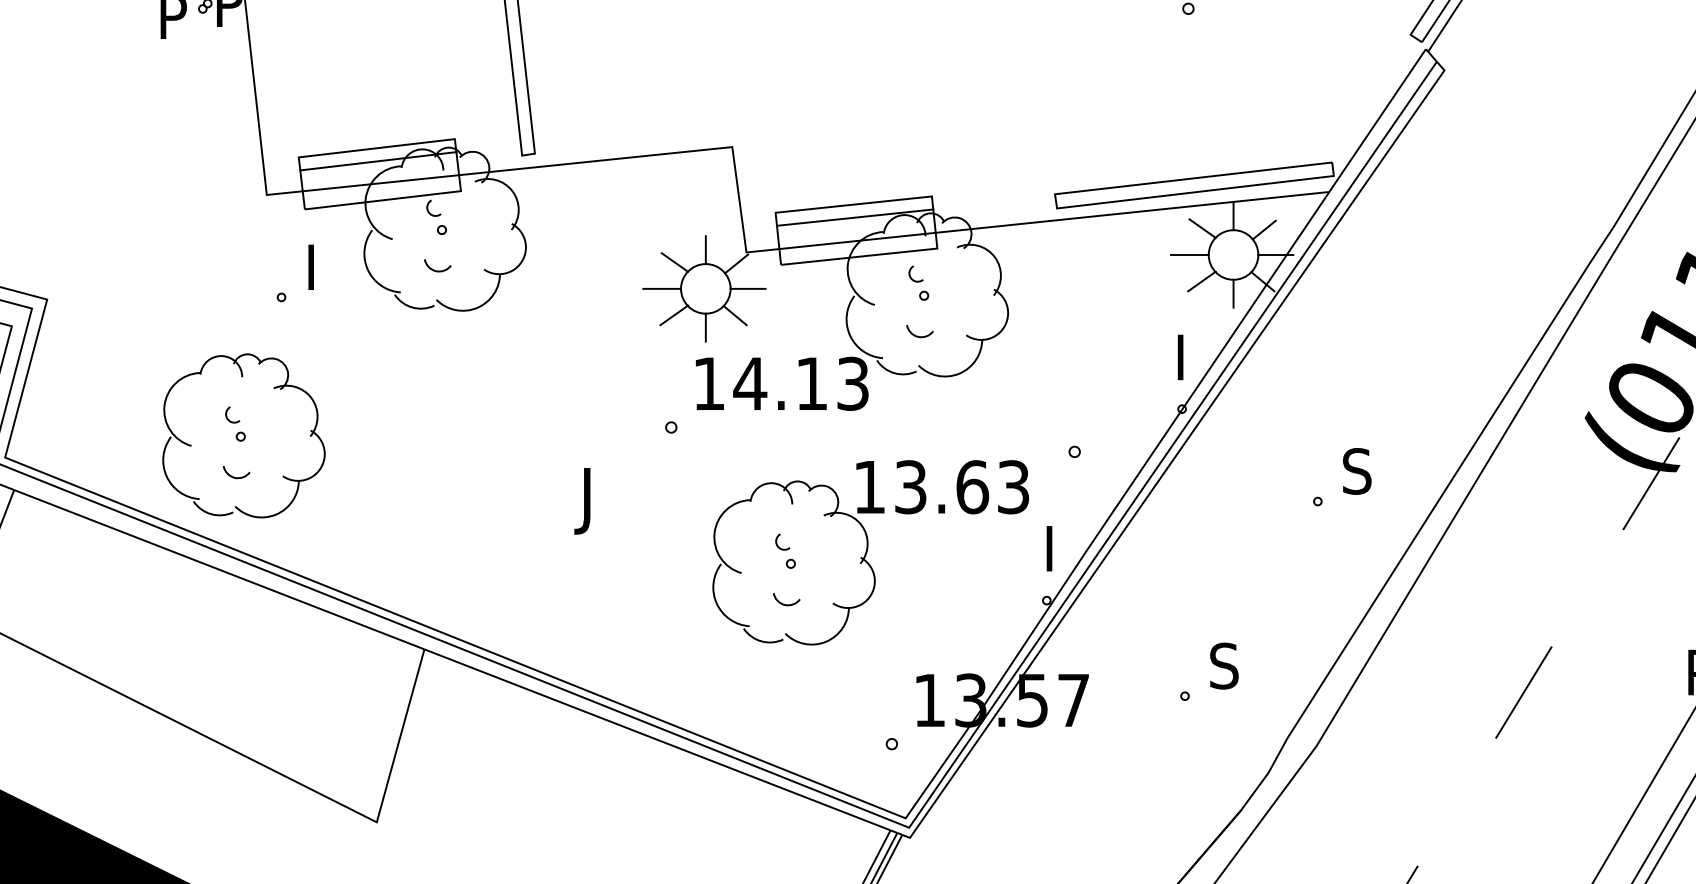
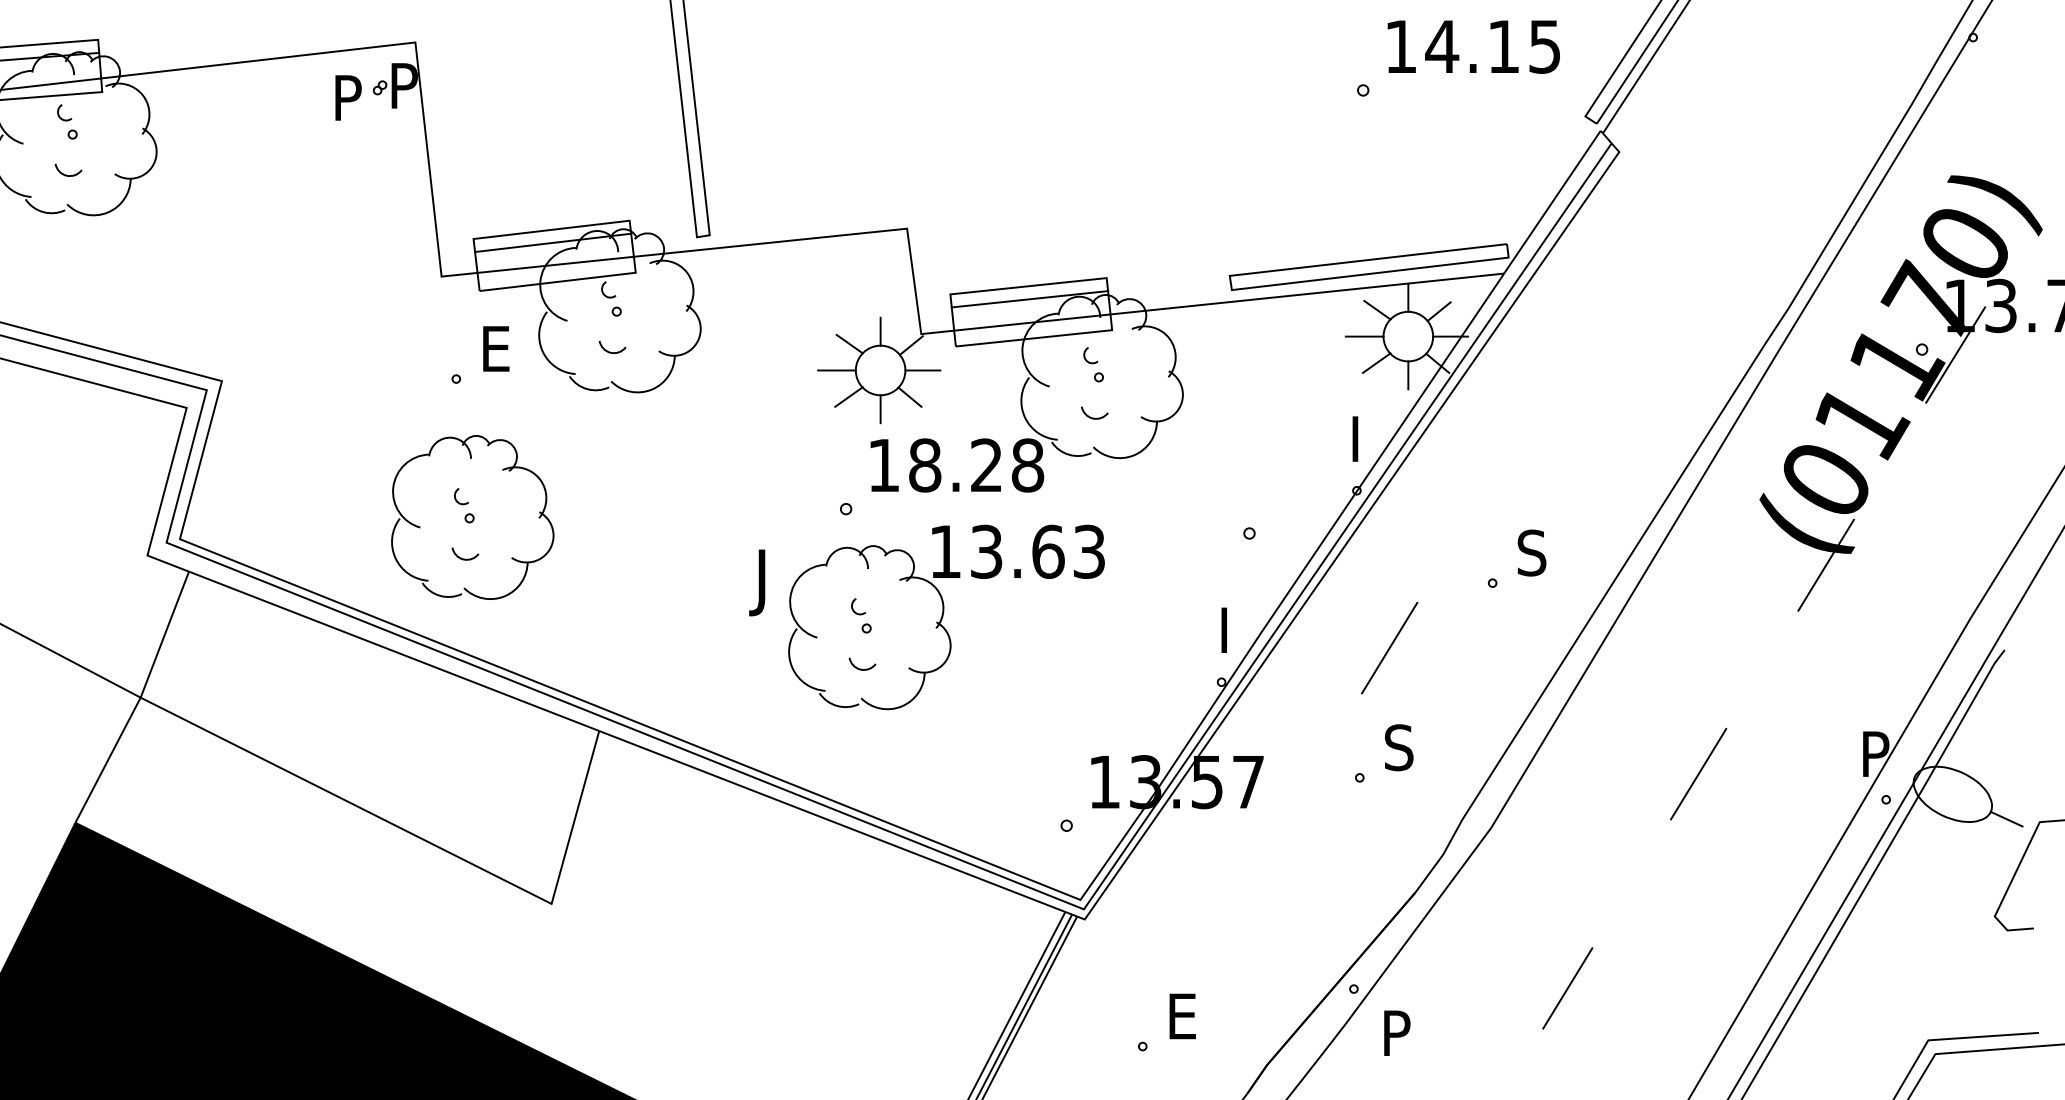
text: (323, 266) -> (498, 348), I -> E
text: (800, 383) -> (975, 465), 14.13 -> 18.28
part: (243, 435) -> (472, 517), moved
part: (870, 552) -> (946, 617), moved
line: (1214, 566) -> (1389, 648), added

